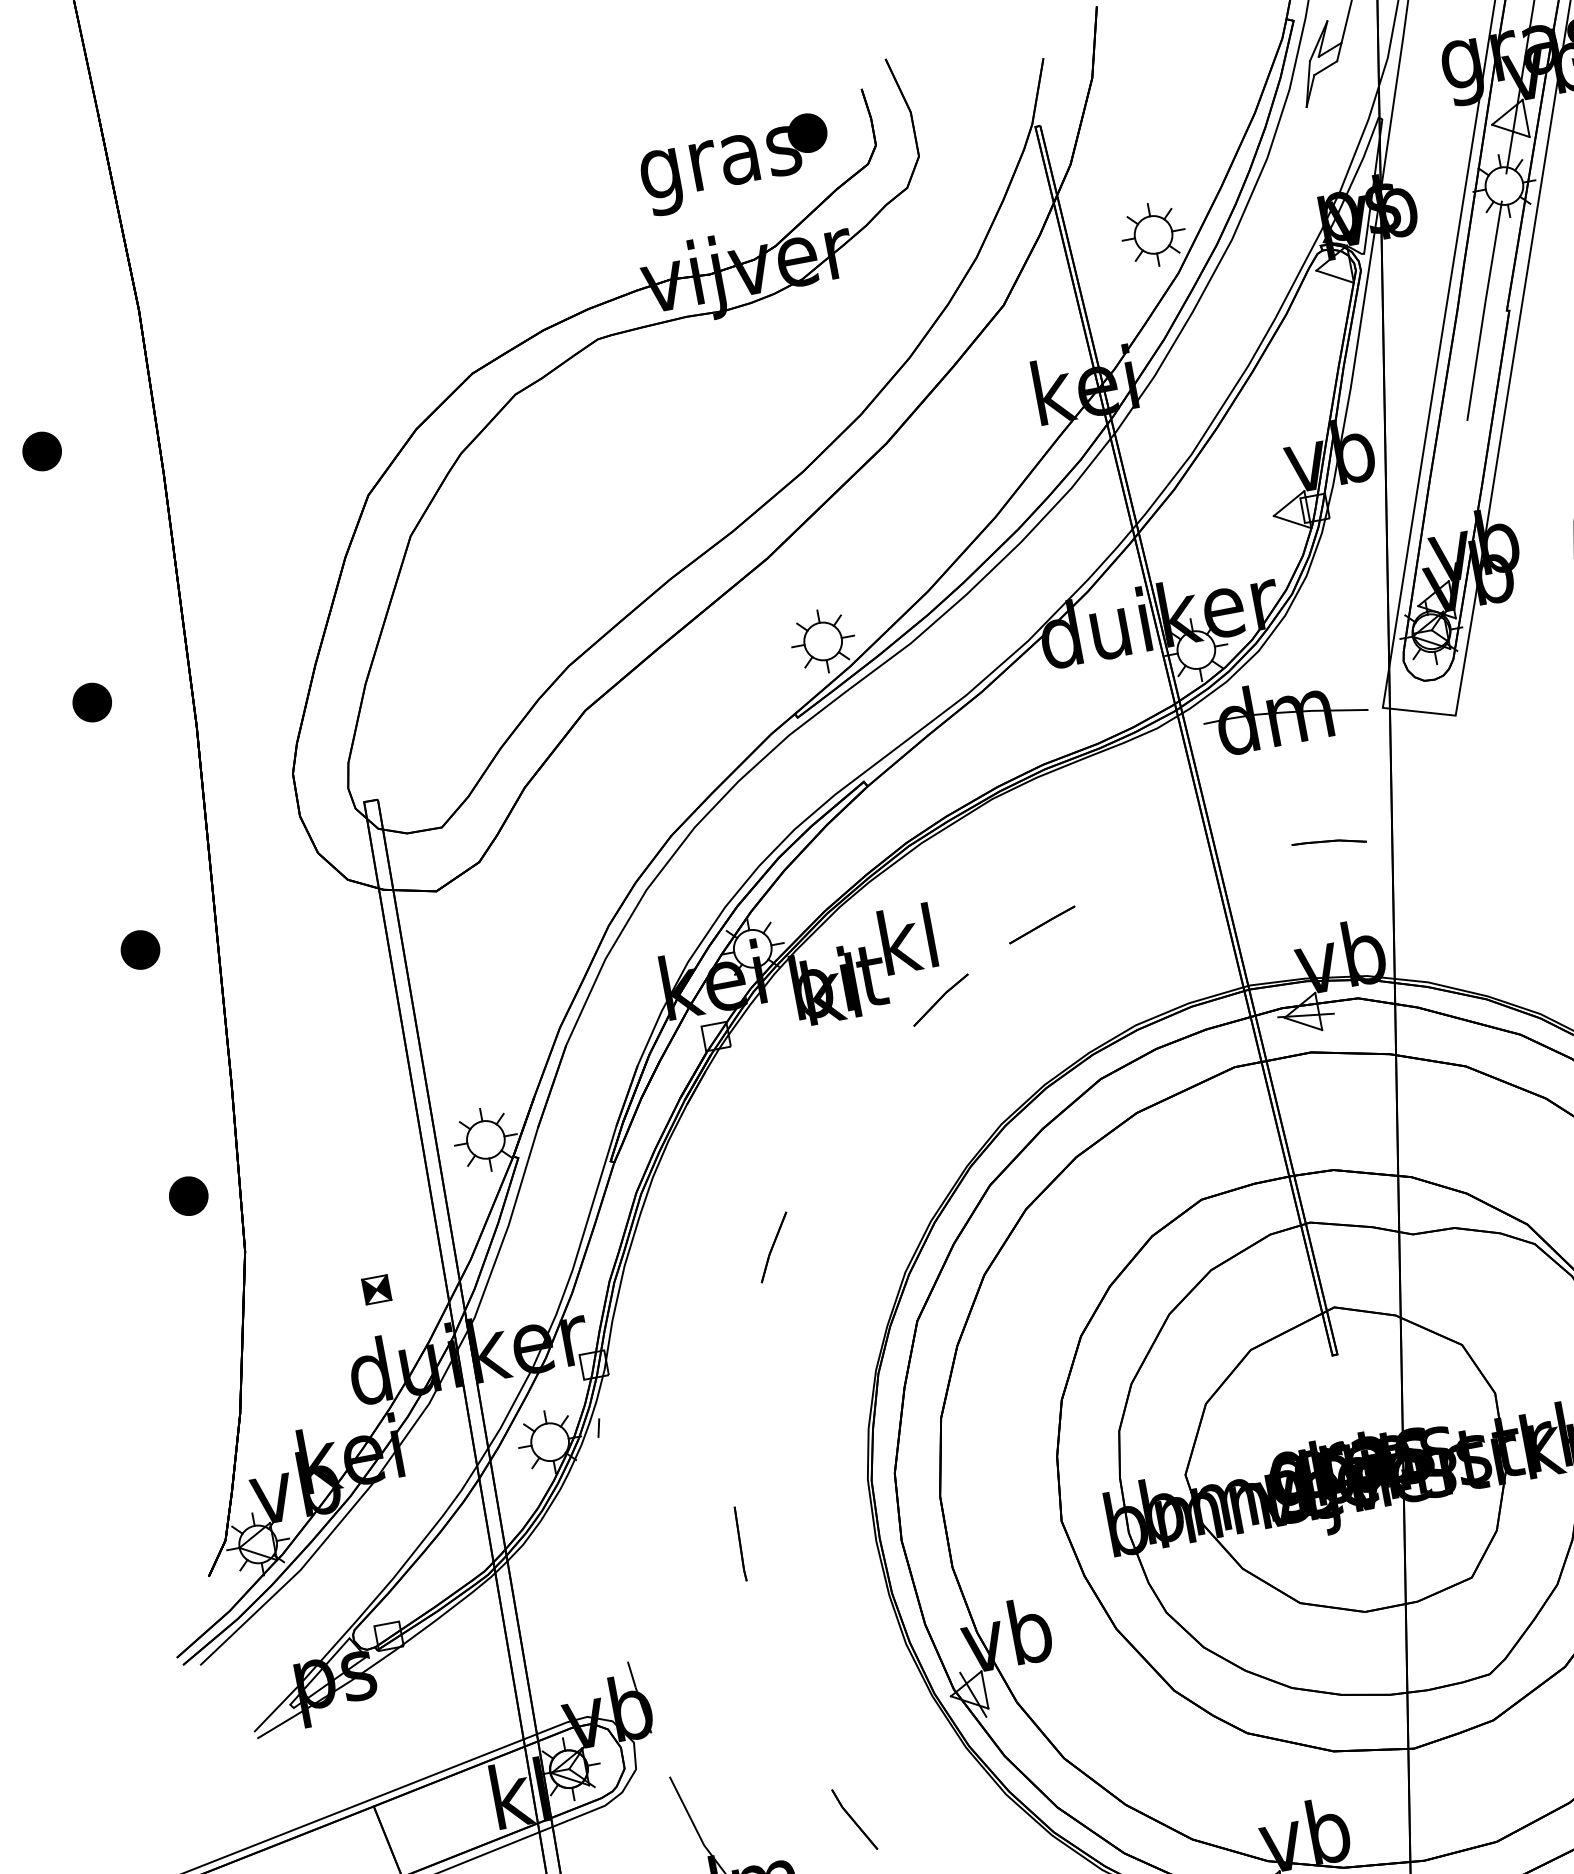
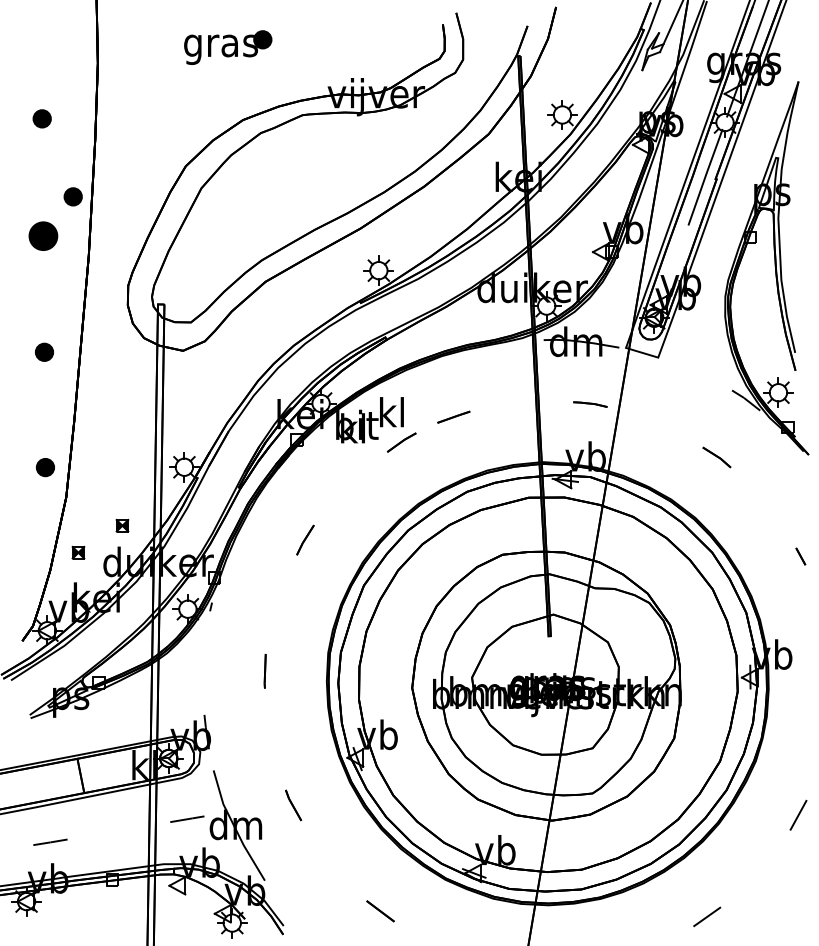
part: (737, 163) -> (228, 47), moved
part: (138, 605) -> (72, 196), added
part: (91, 702) -> (43, 236), size x1.6
part: (293, 1364) -> (78, 552), added

